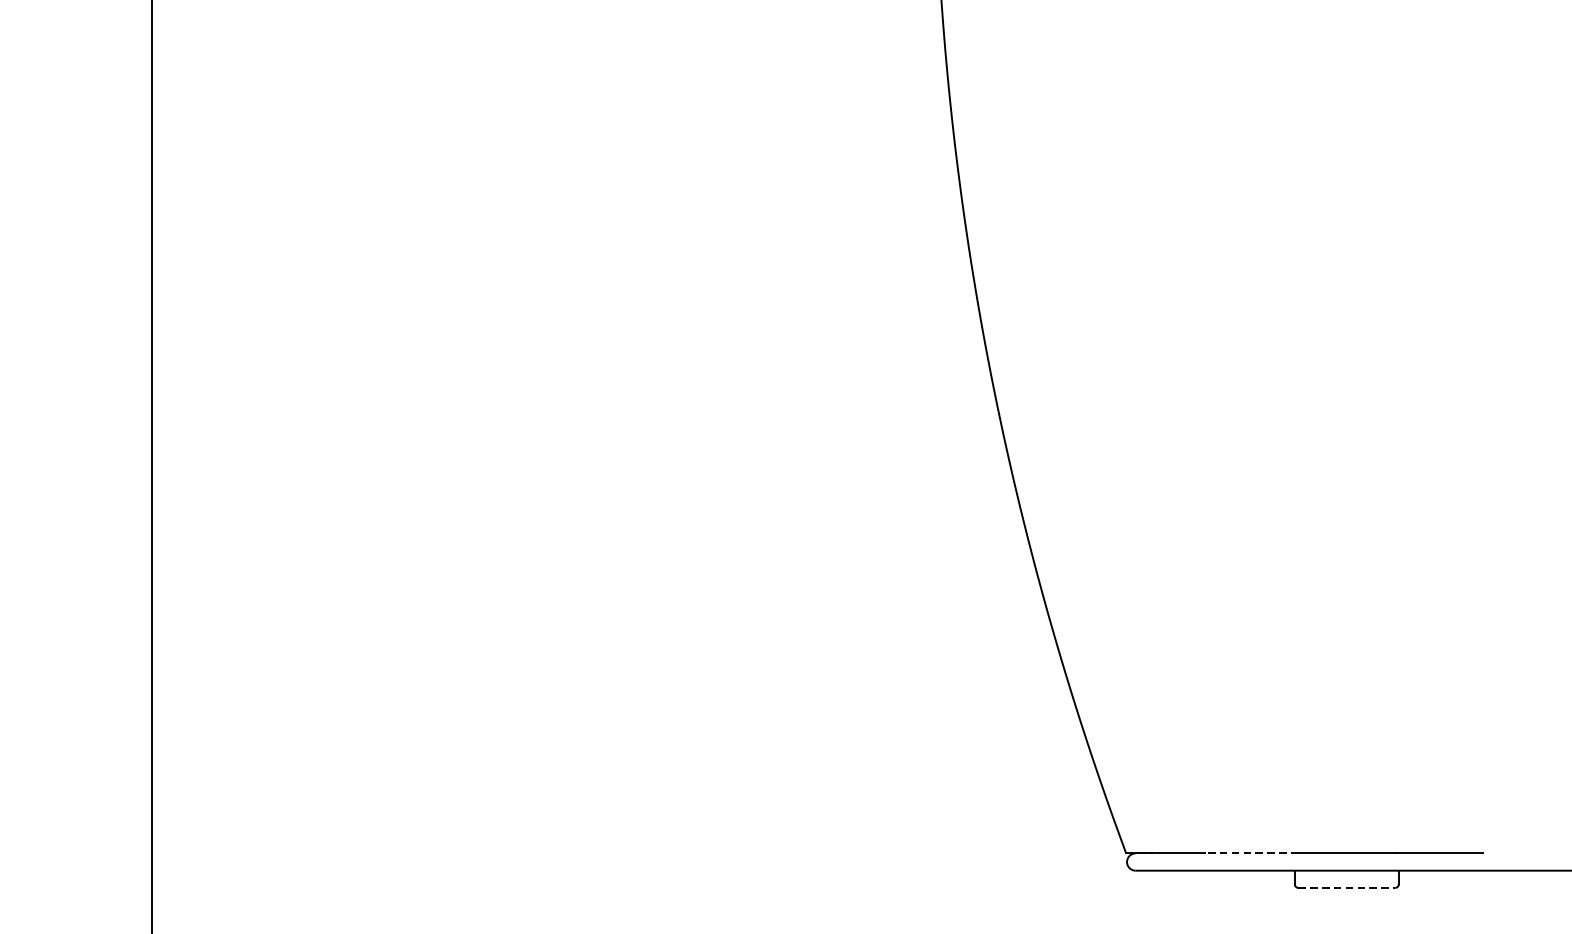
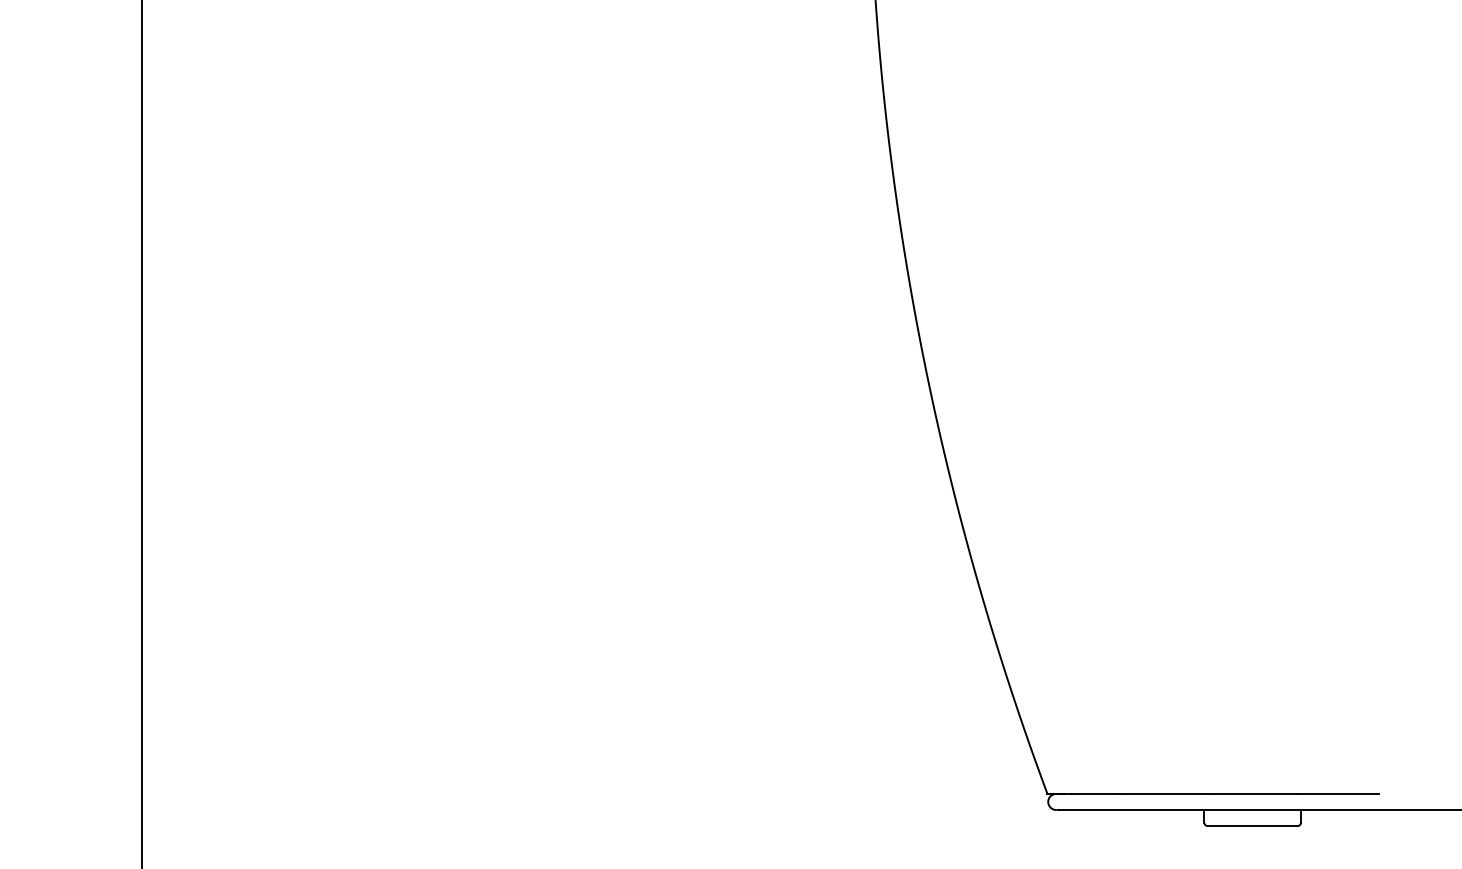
line: (1252, 852) -> (1164, 793), dashed -> solid
line: (1347, 888) -> (1253, 826), dashed -> solid

